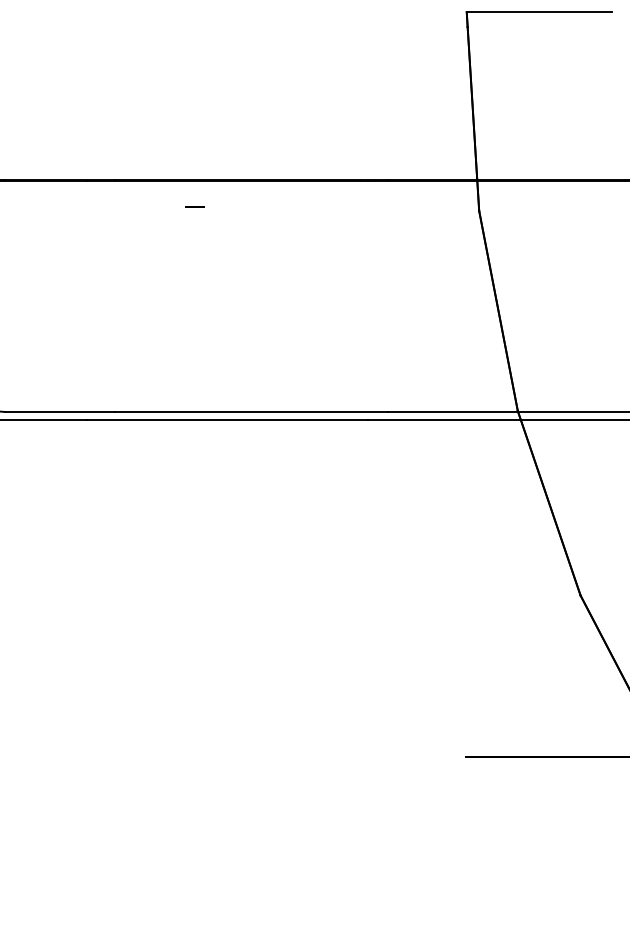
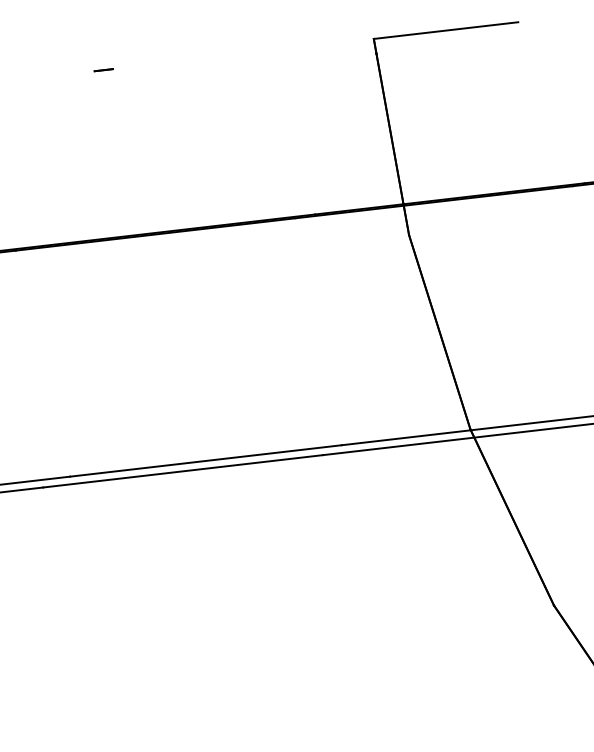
line: (194, 206) -> (103, 69), moved

